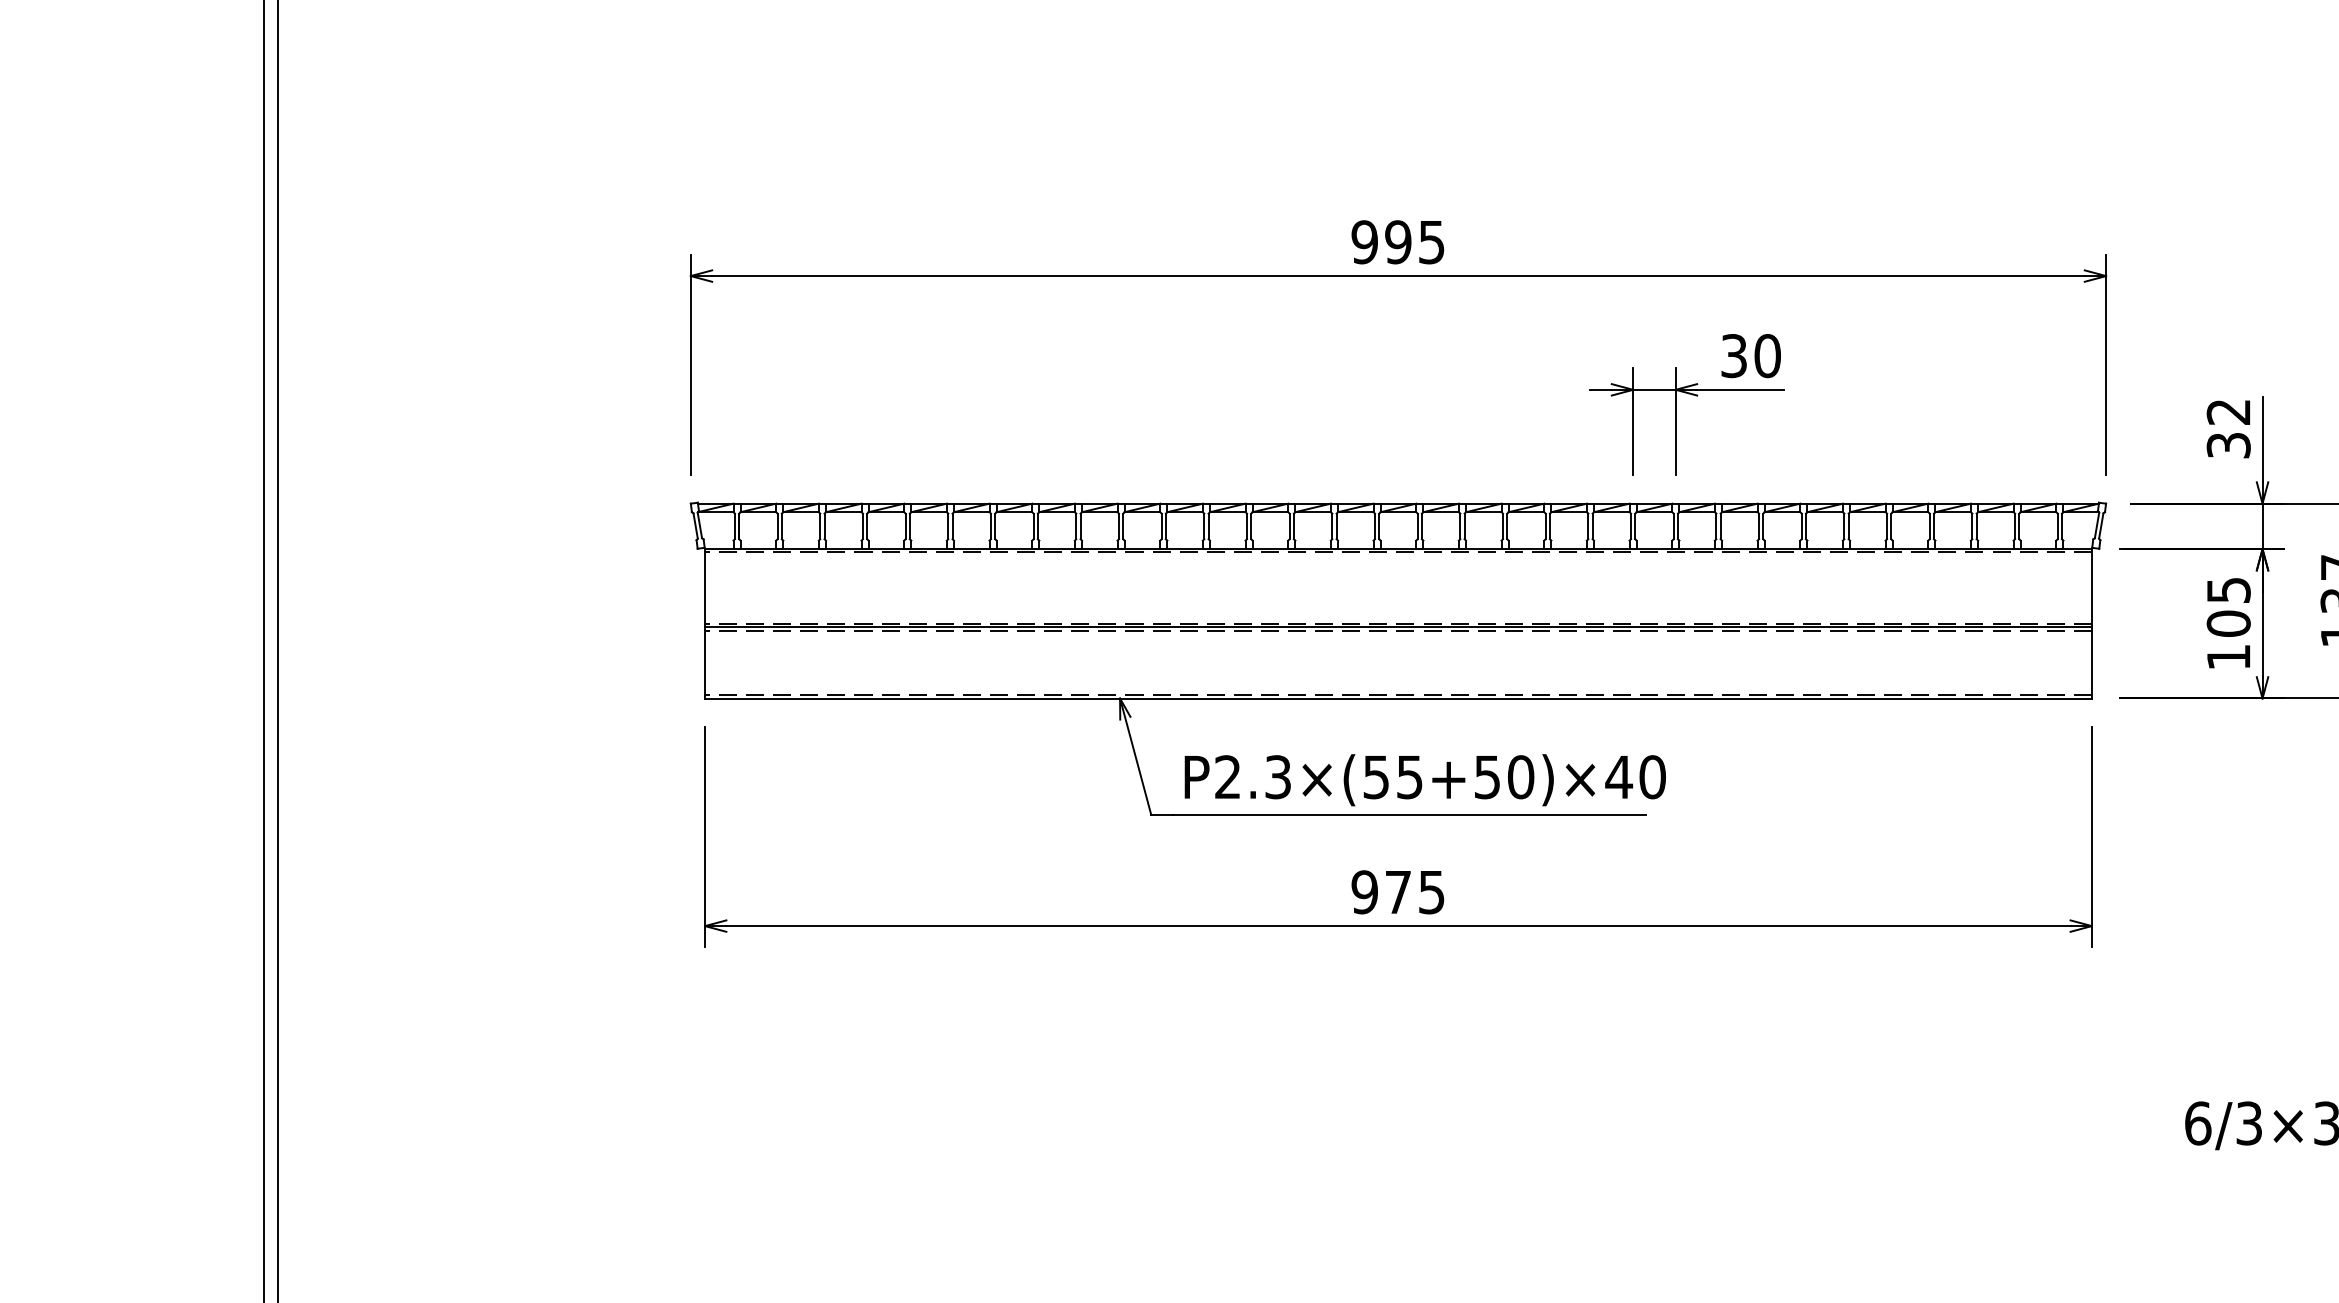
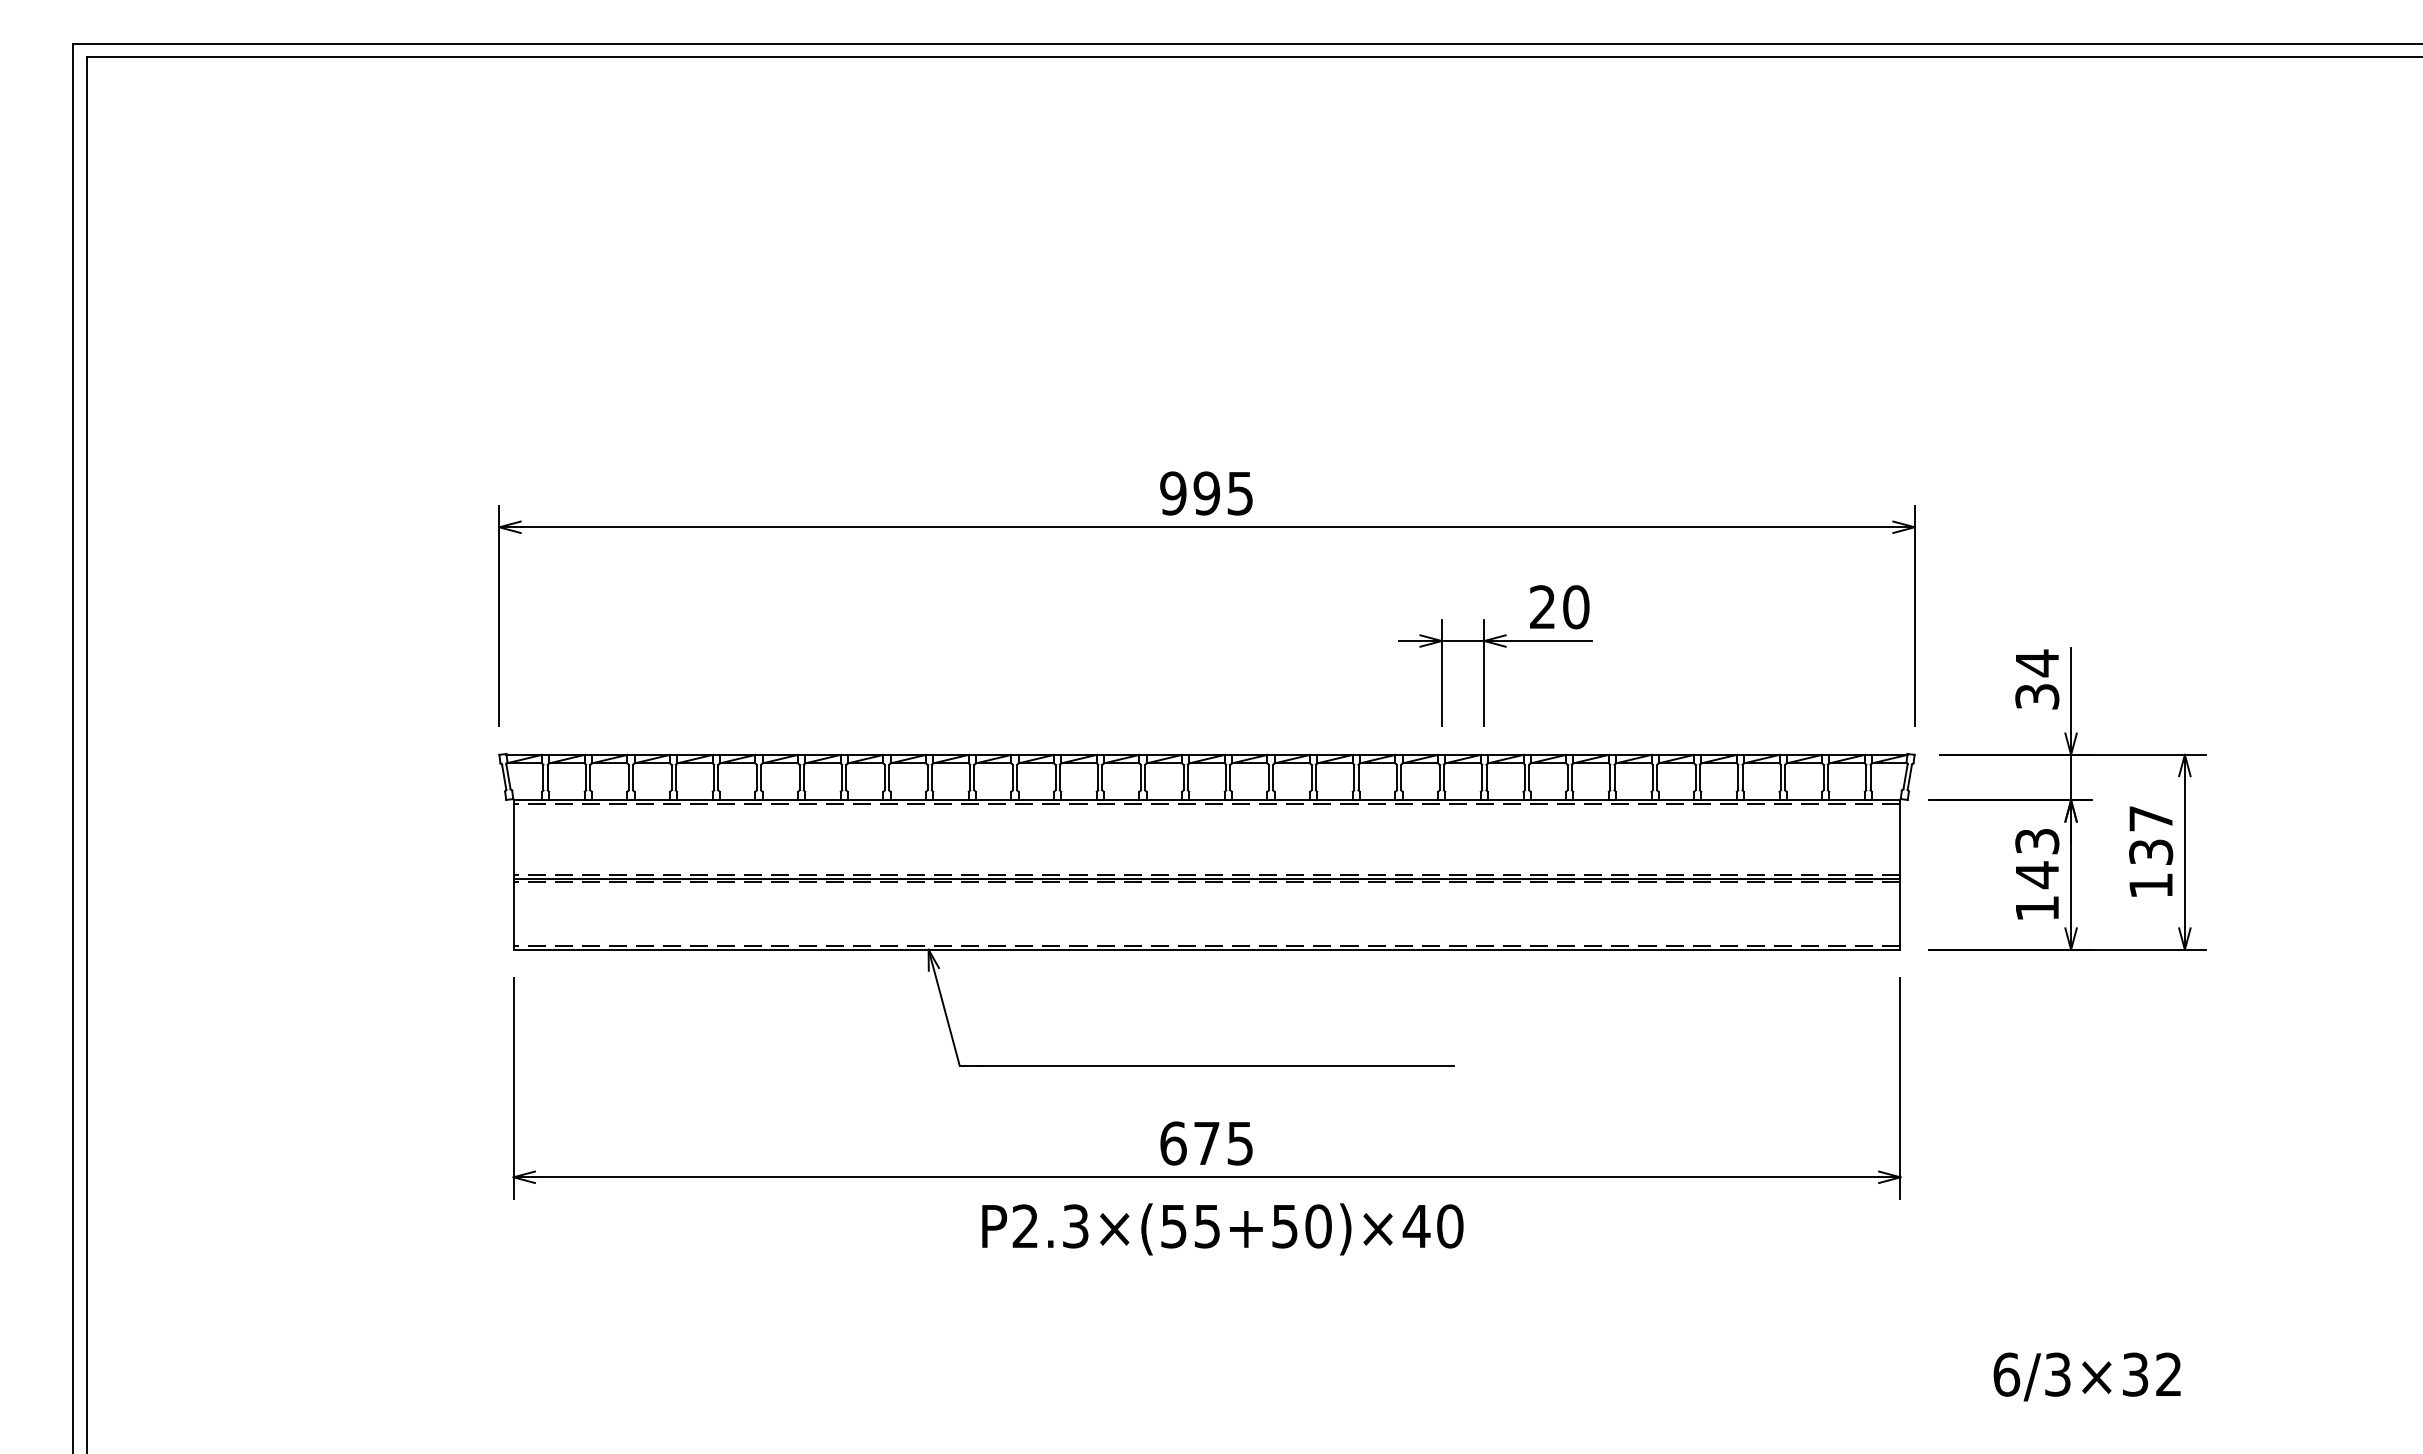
text: (1733, 356) -> (1542, 607), 30 -> 20
text: (2227, 412) -> (2036, 663), 32 -> 34
text: (2228, 608) -> (2037, 859), 105 -> 143
text: (1424, 780) -> (1222, 1229), moved
text: (1364, 892) -> (1173, 1143), 975 -> 675

